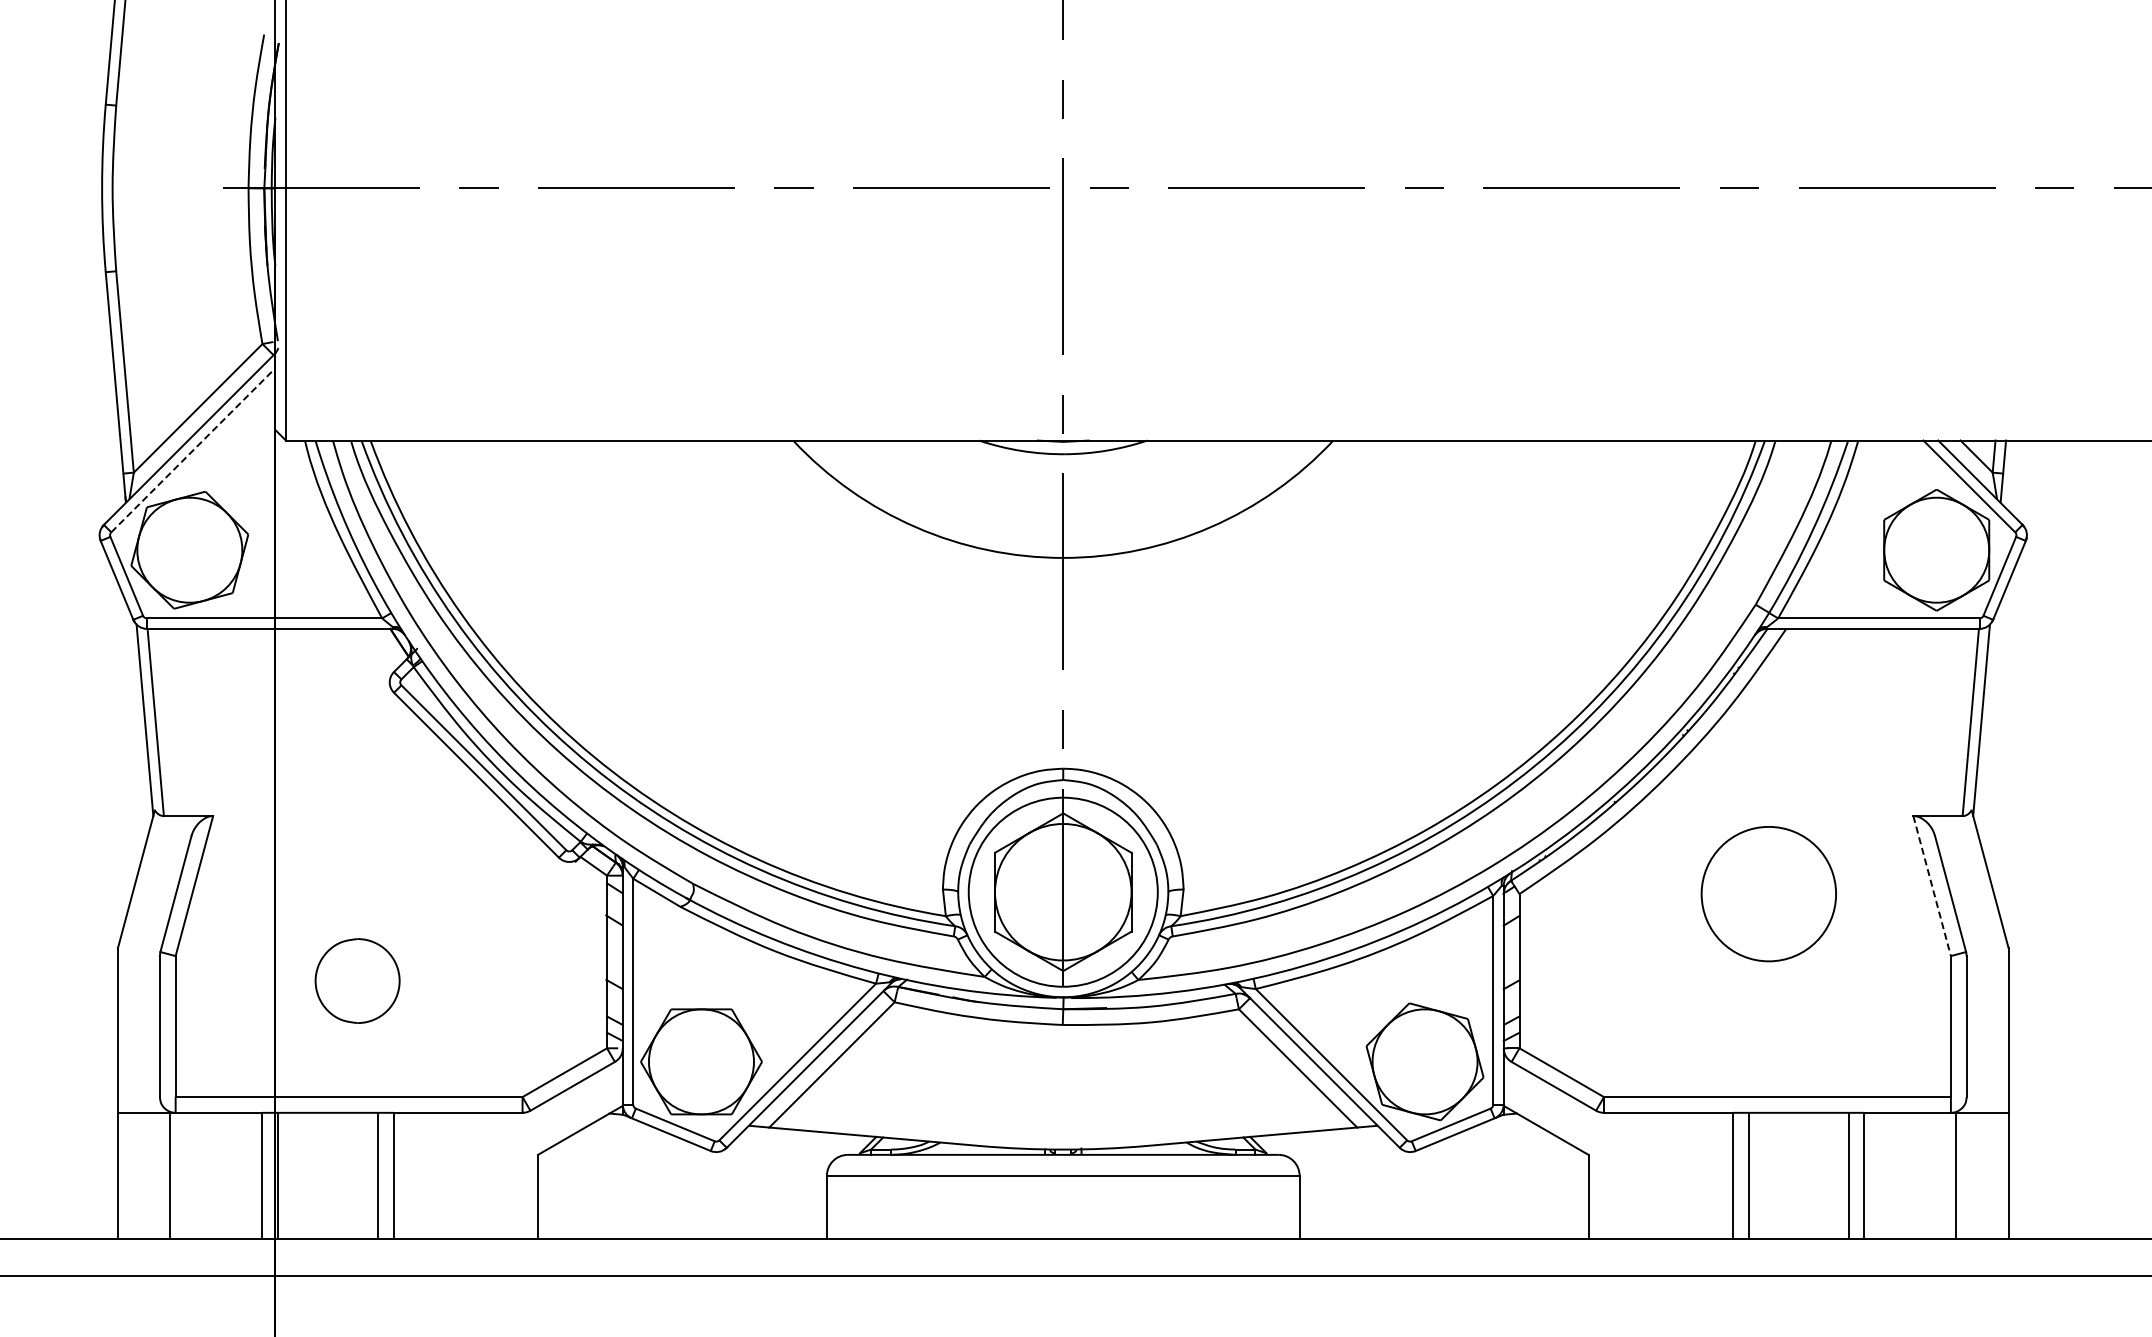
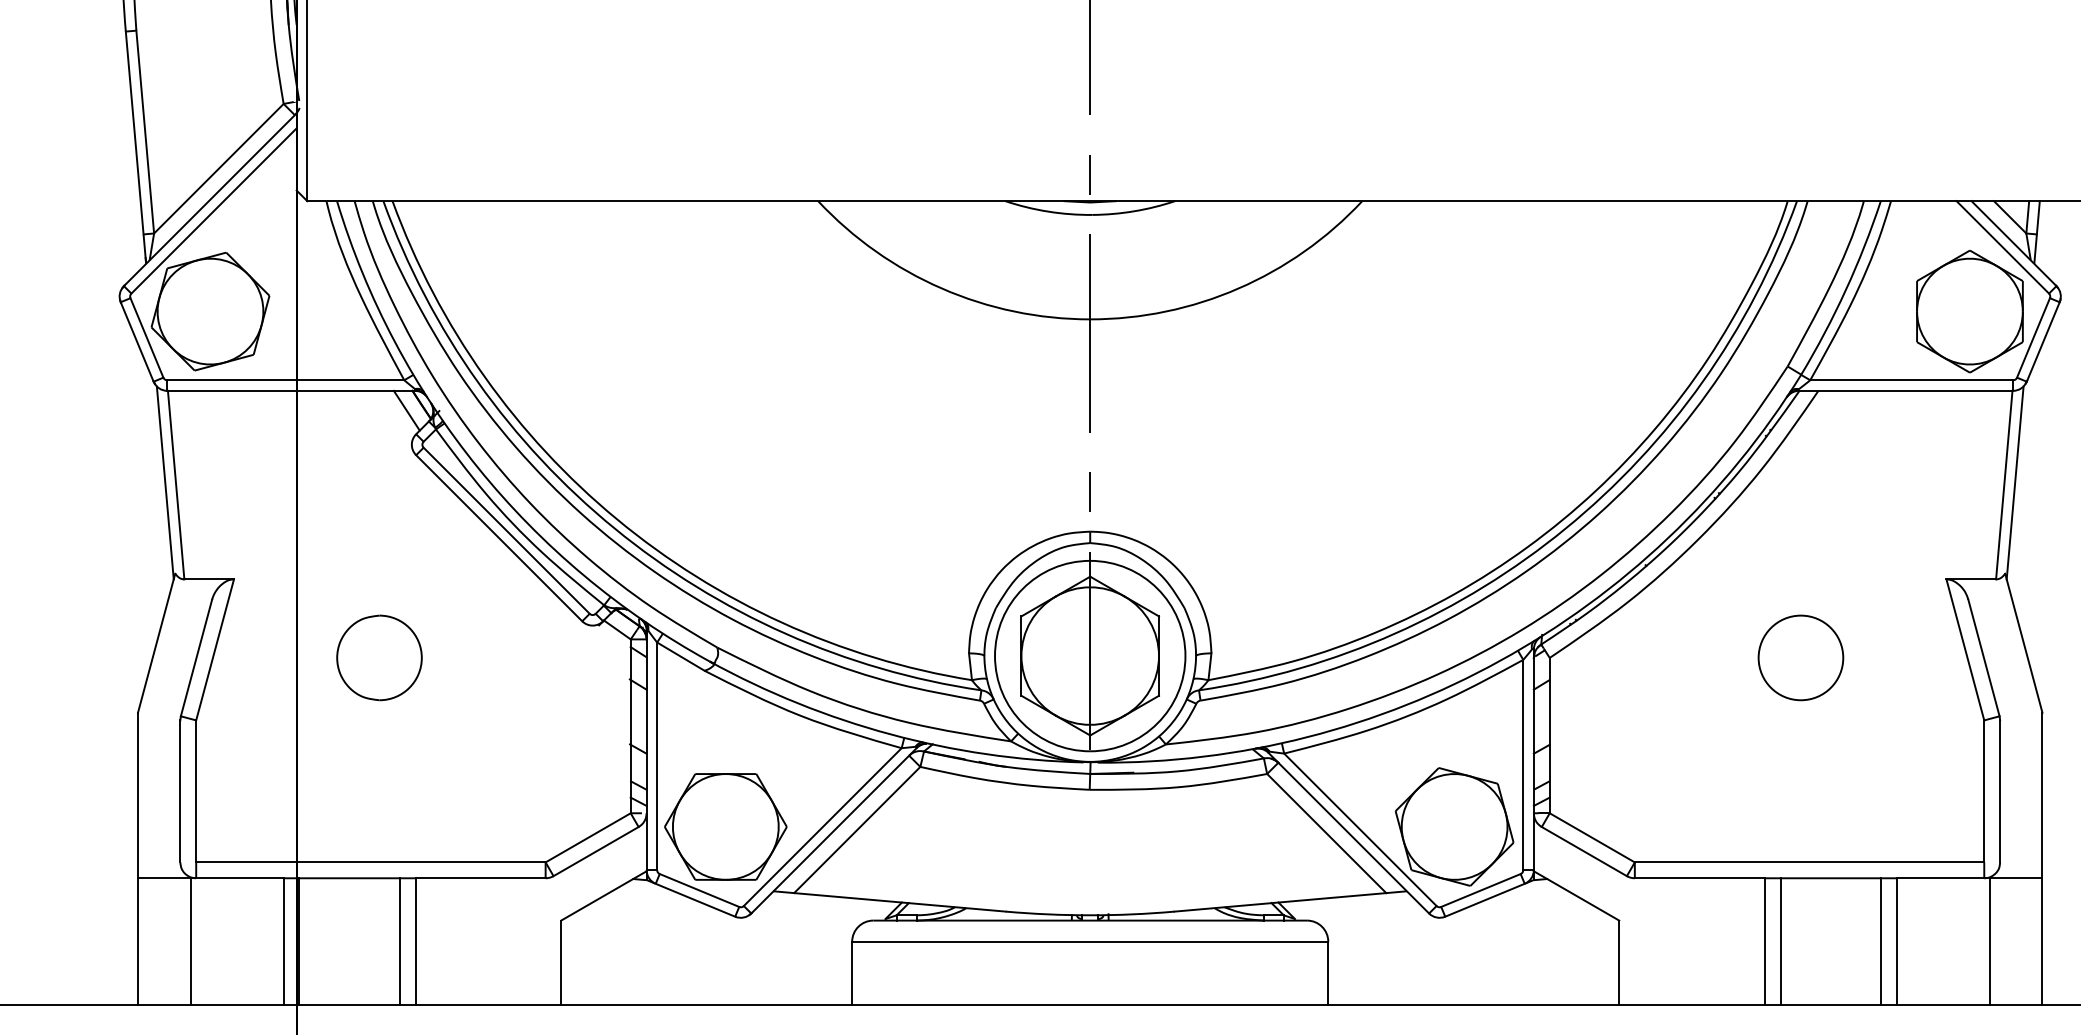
line: (193, 449) -> (214, 210), dashed -> solid
line: (384, 648) -> (406, 410), added
line: (1932, 886) -> (1965, 650), dashed -> solid
circle: (1768, 893) -> (1800, 657), size x0.62
part: (357, 980) -> (379, 657), moved

